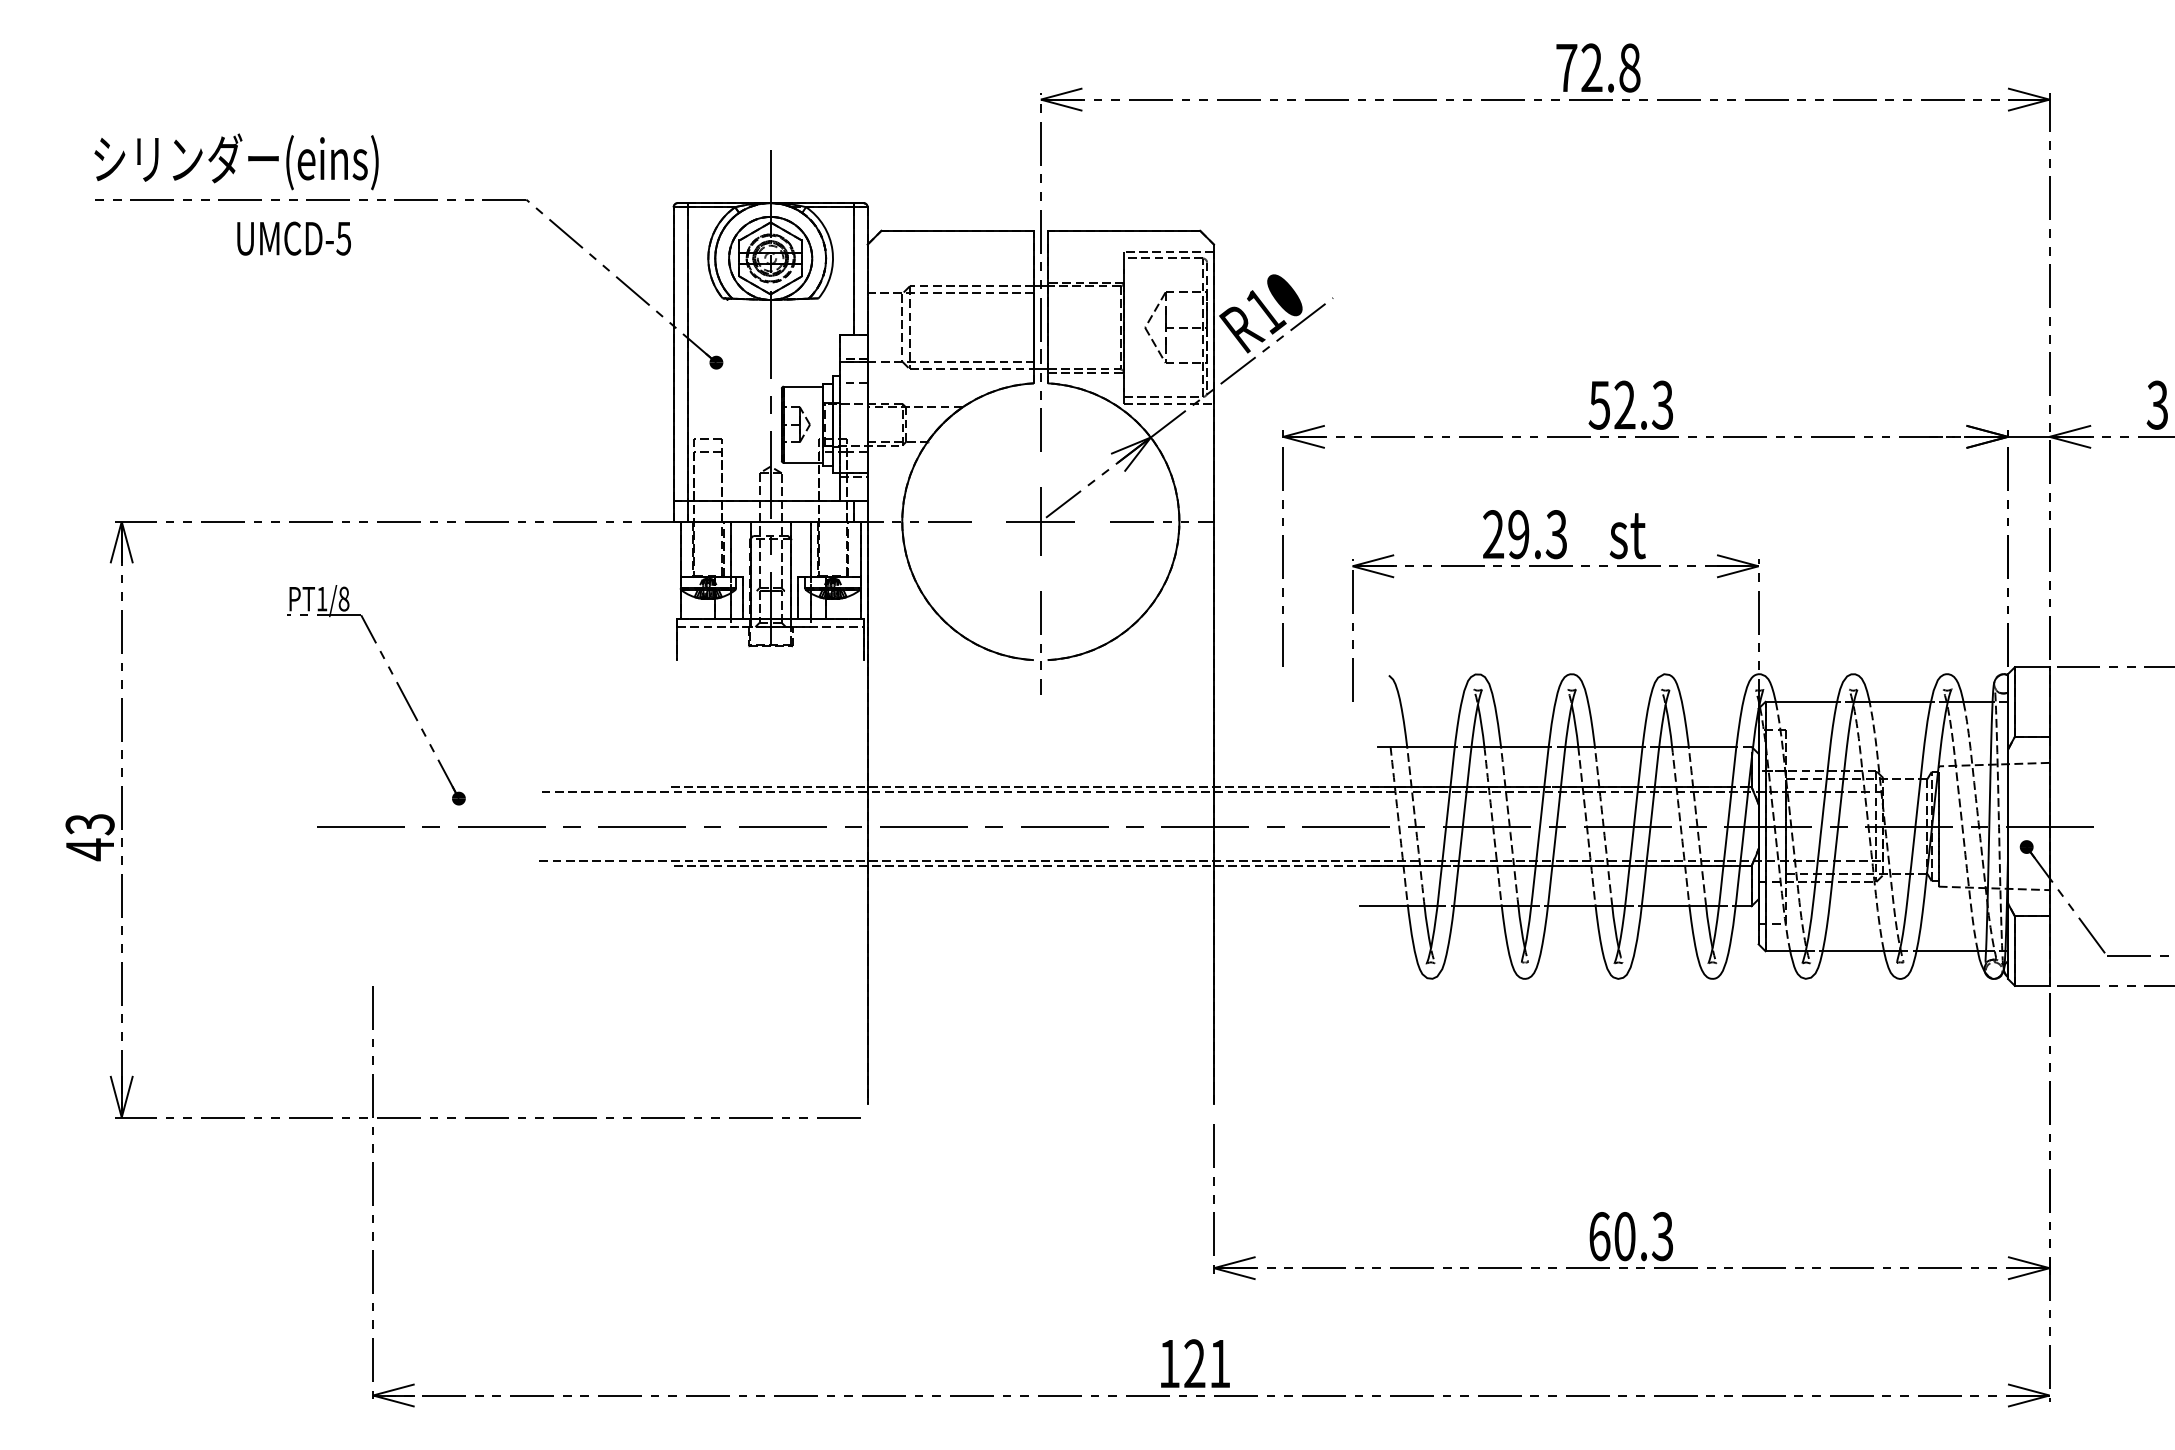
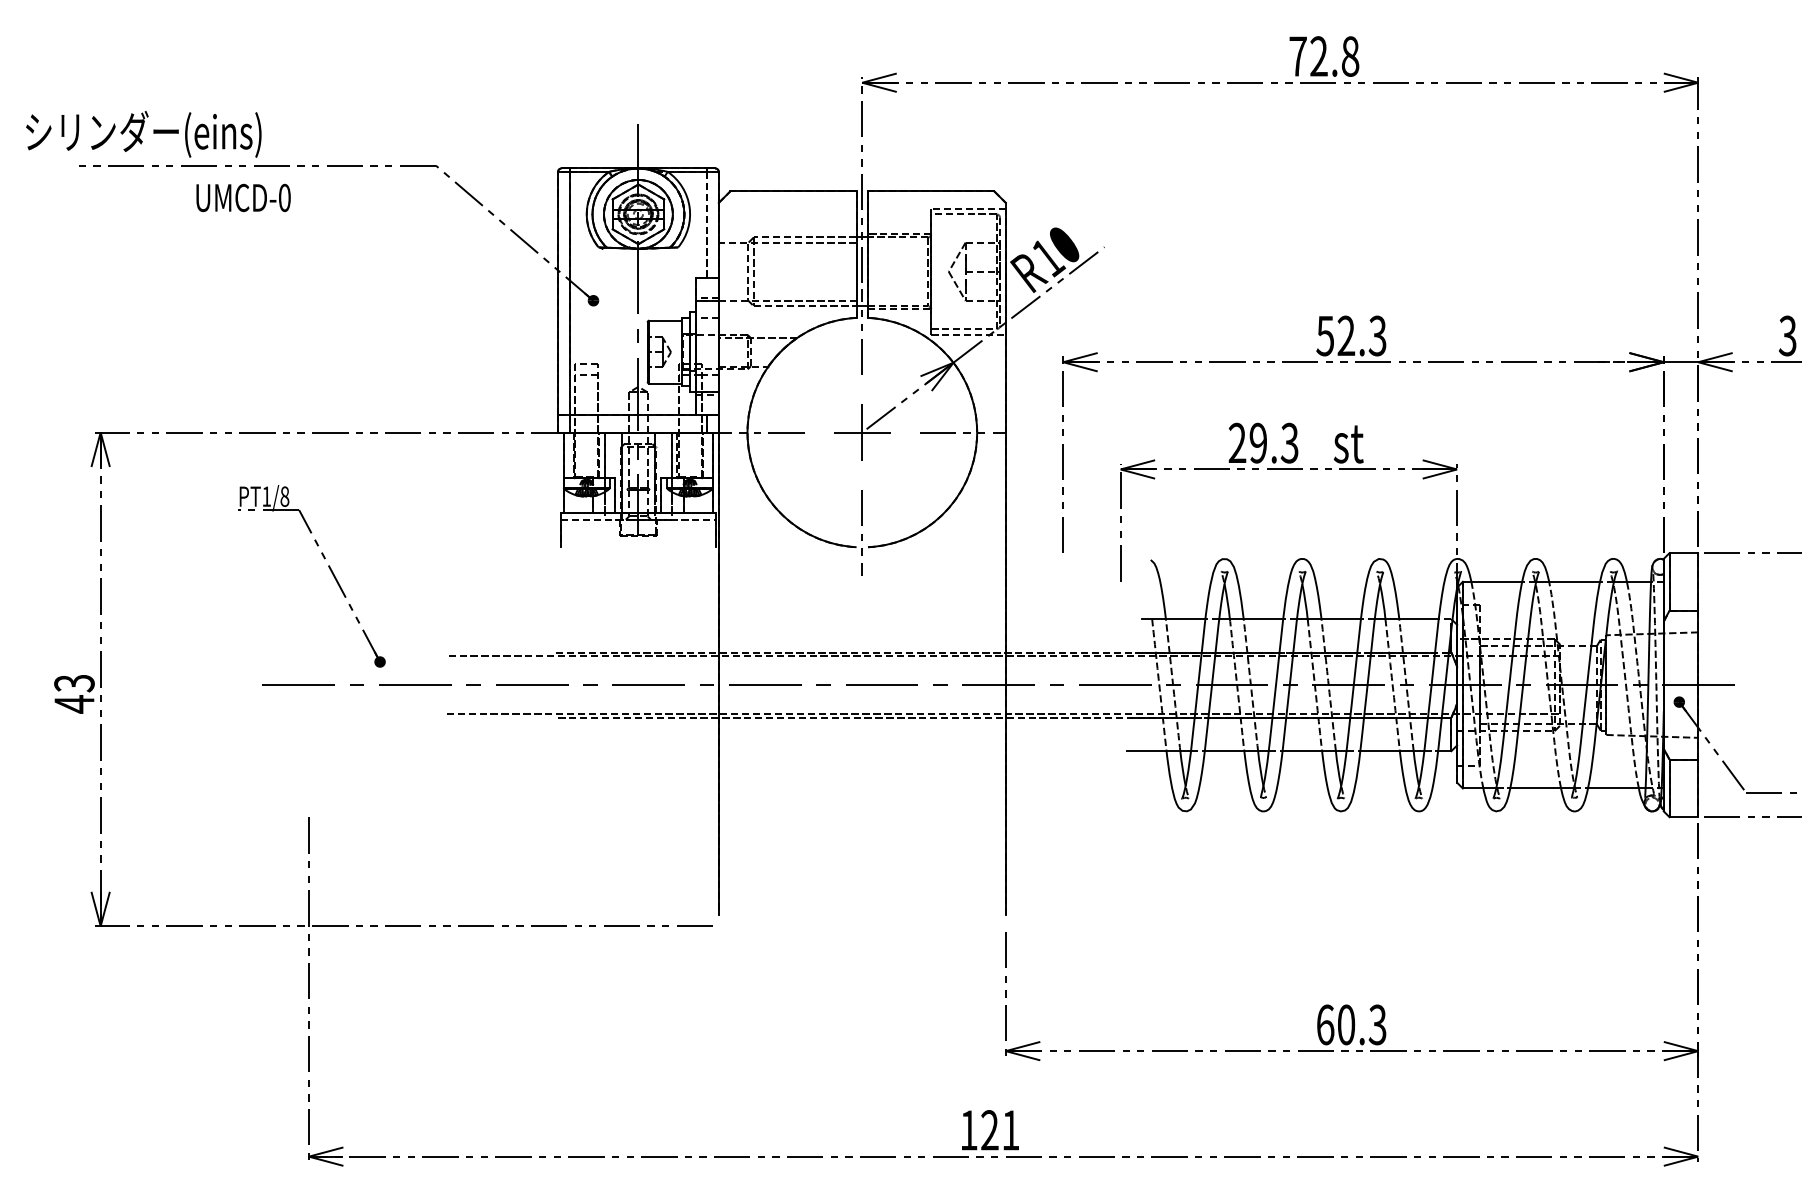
text: (236, 162) -> (143, 134), moved
text: (343, 238) -> (284, 197), UMCD-5 -> UMCD-0
line: (854, 270) -> (707, 224), solid -> dashed

